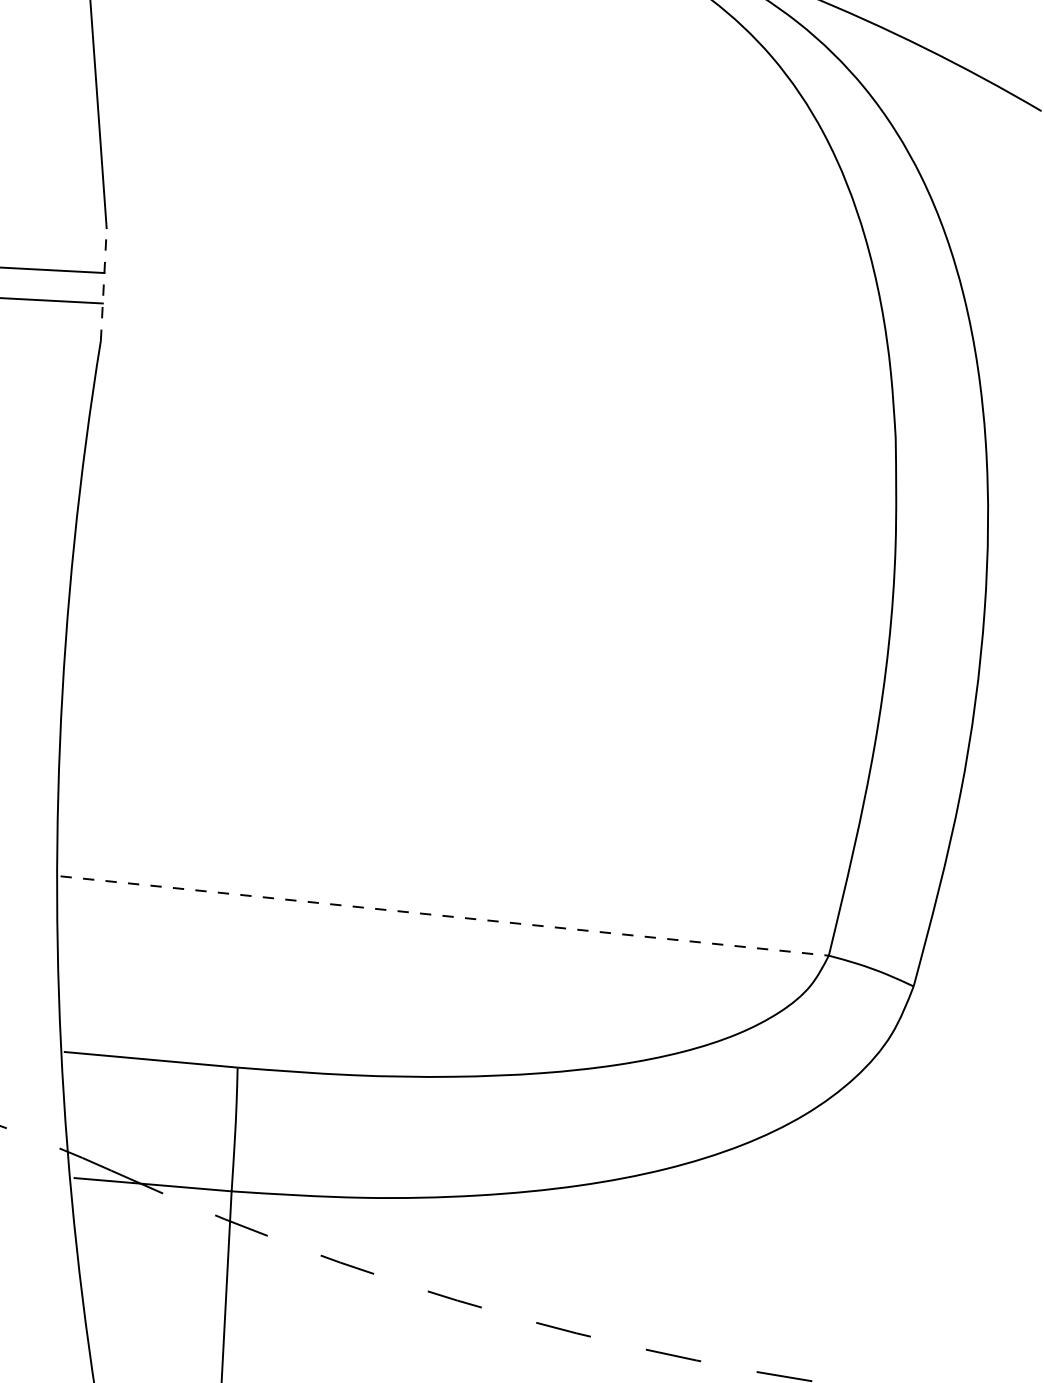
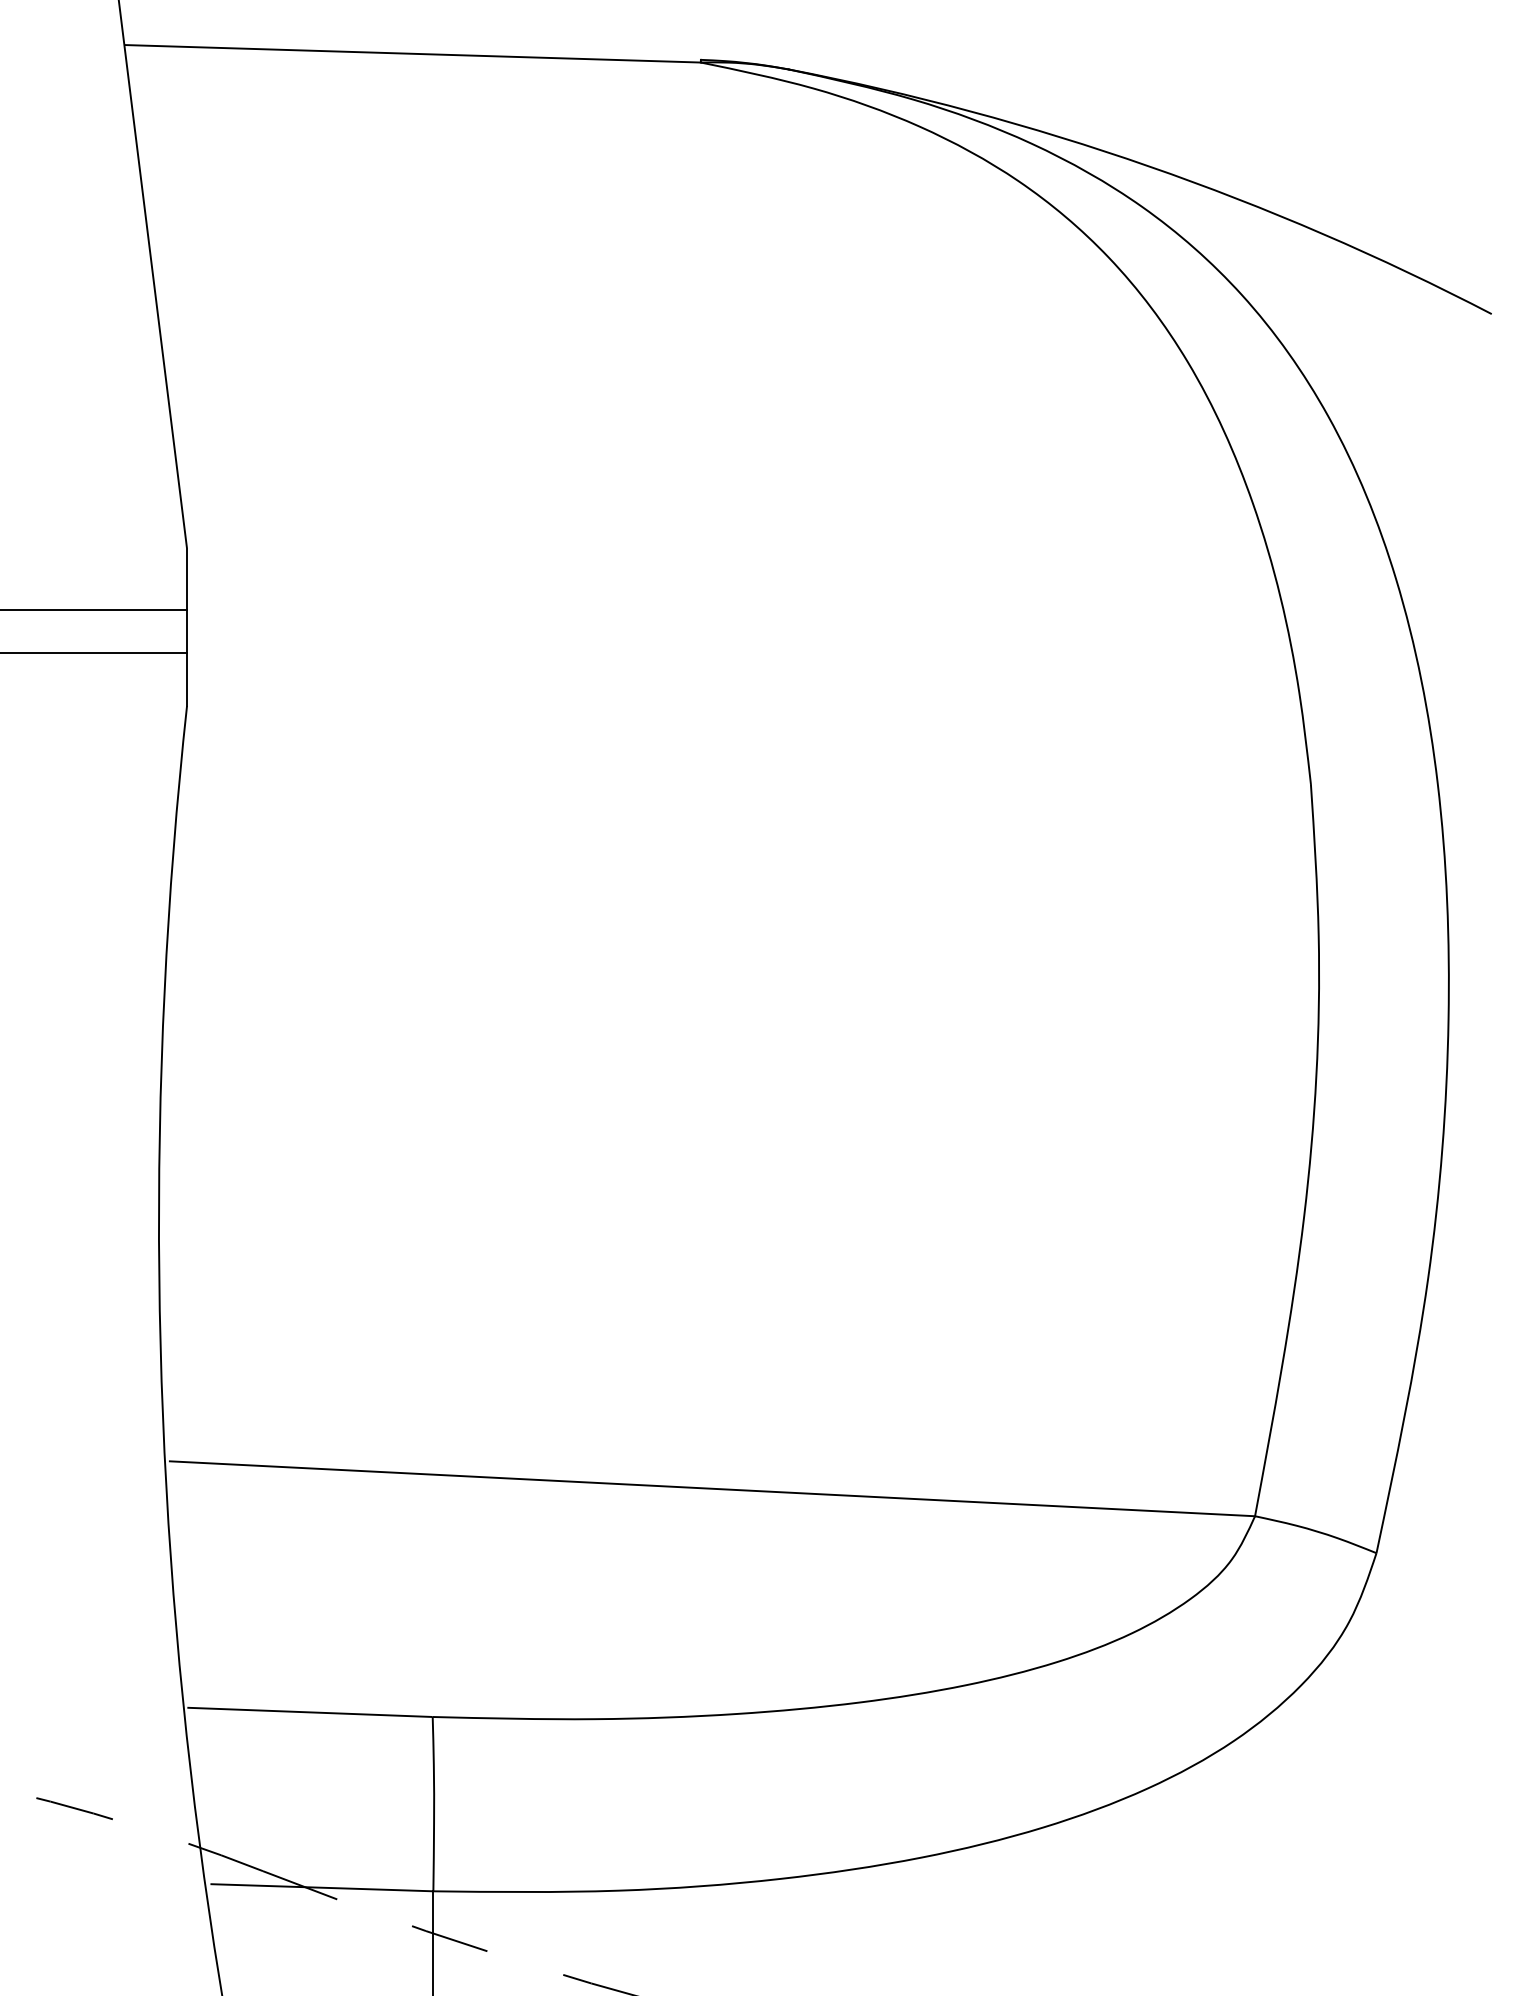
line: (104, 285) -> (187, 627), dashed -> solid
line: (444, 915) -> (712, 1488), dashed -> solid

